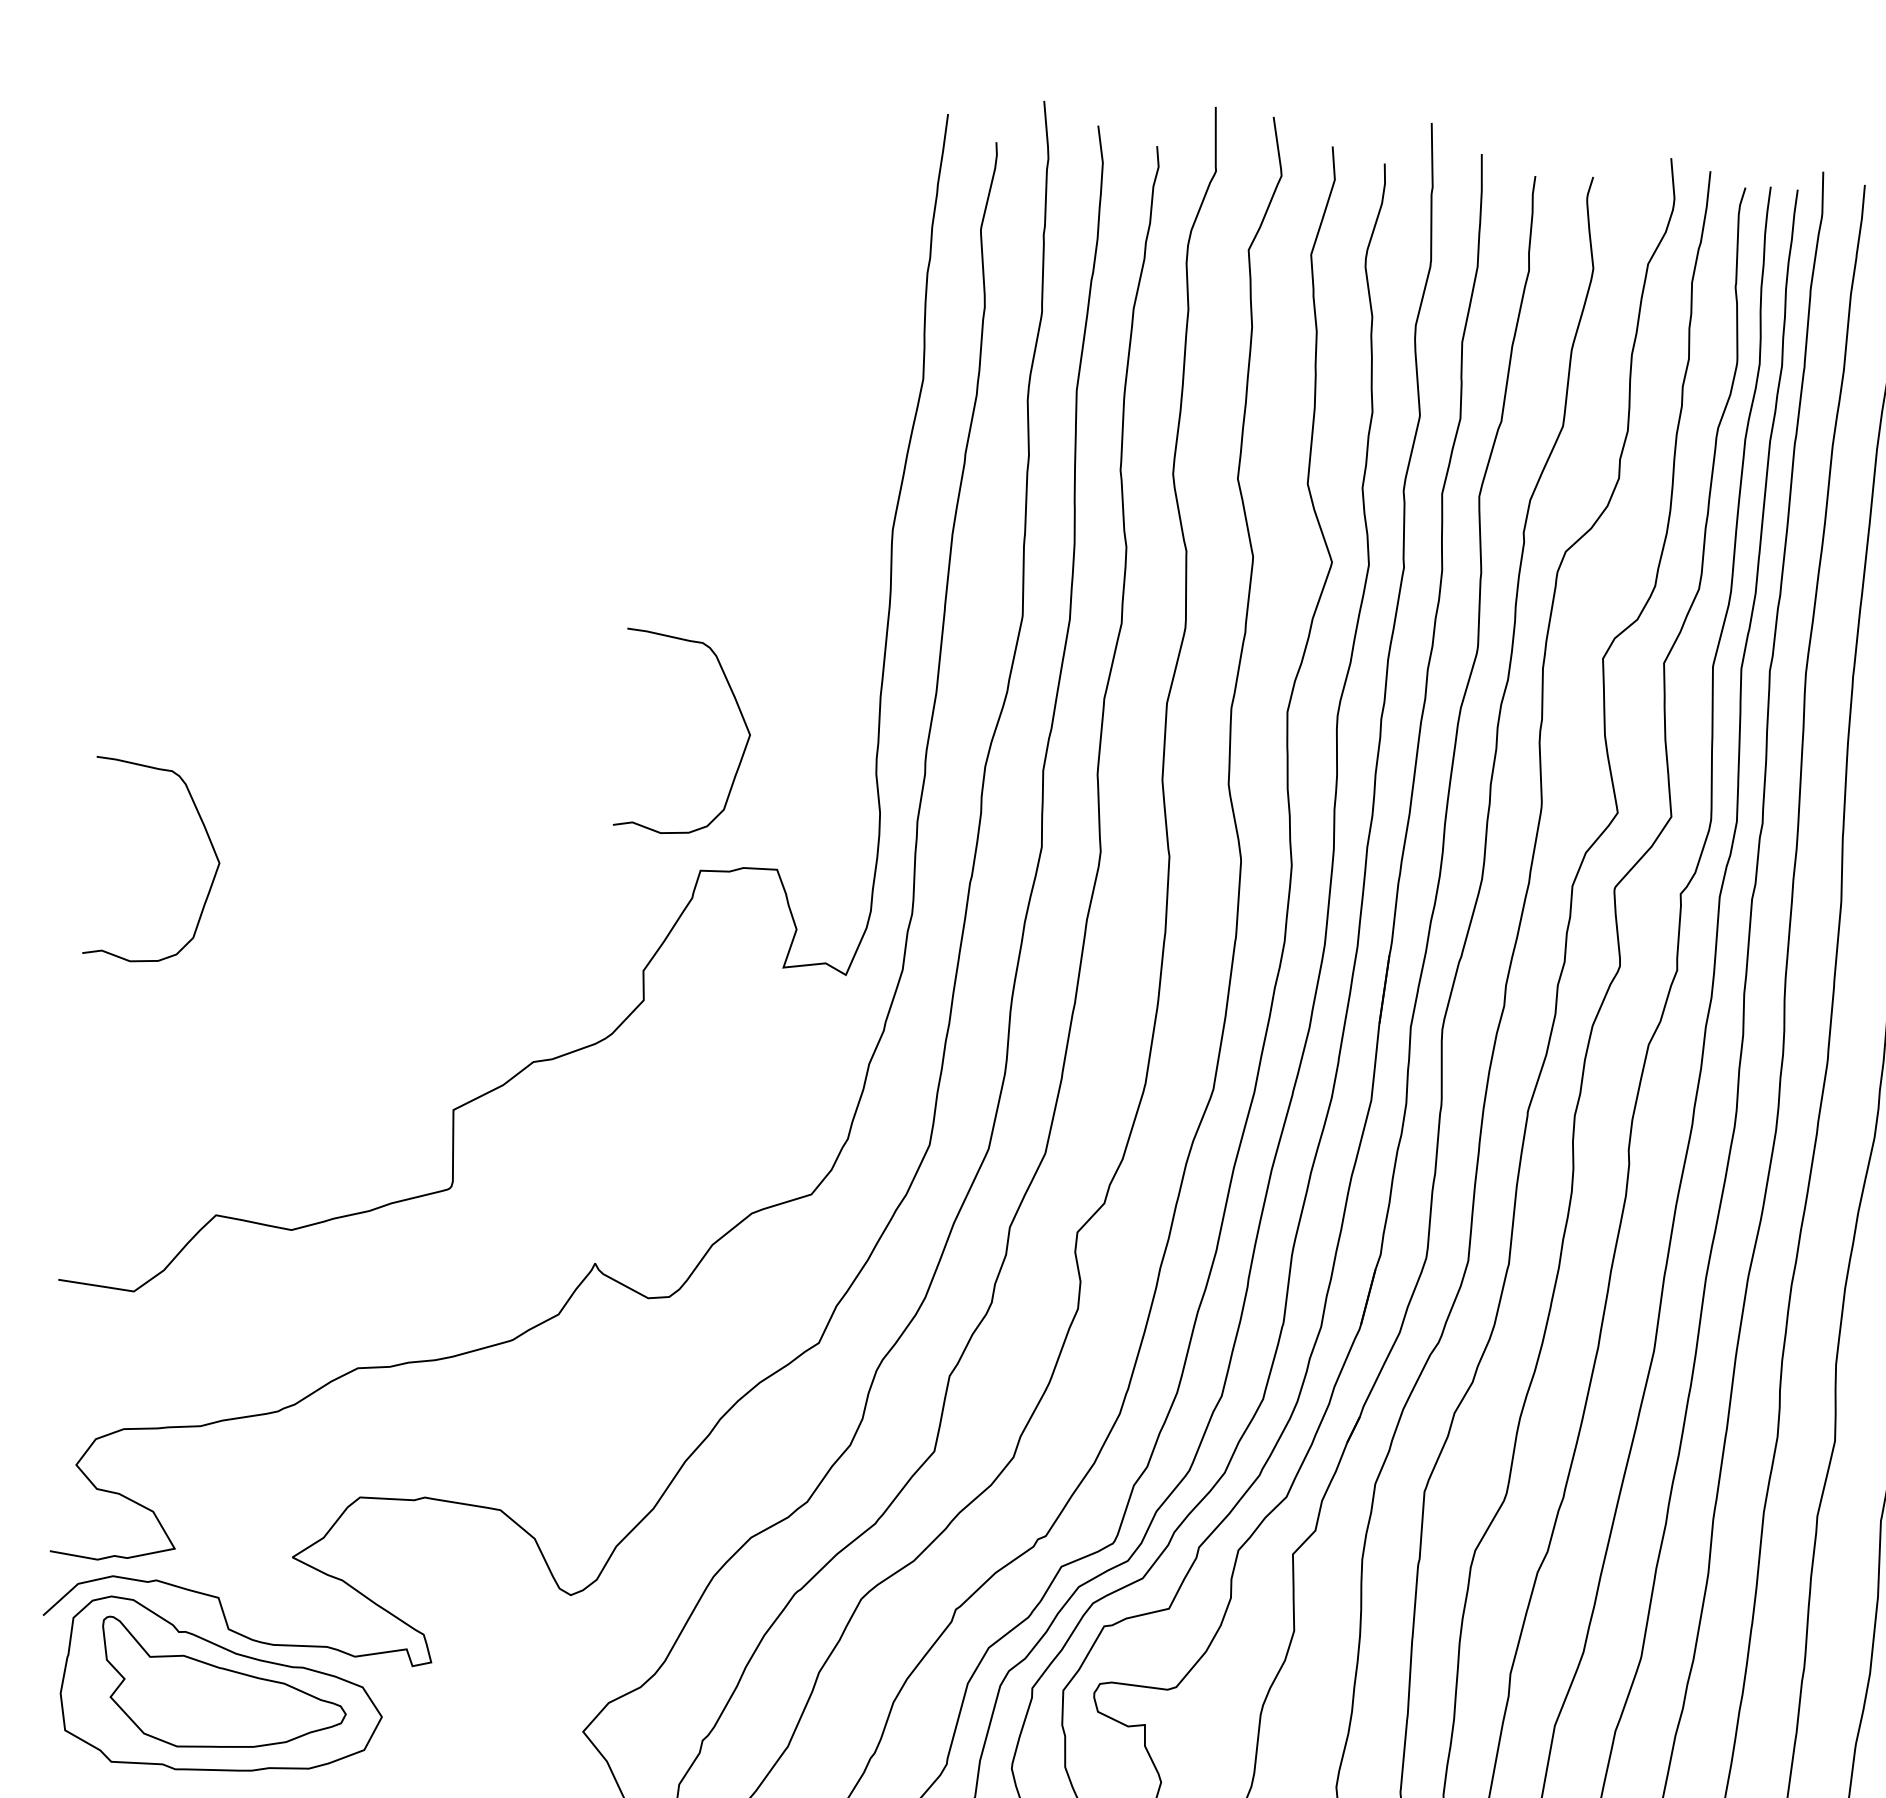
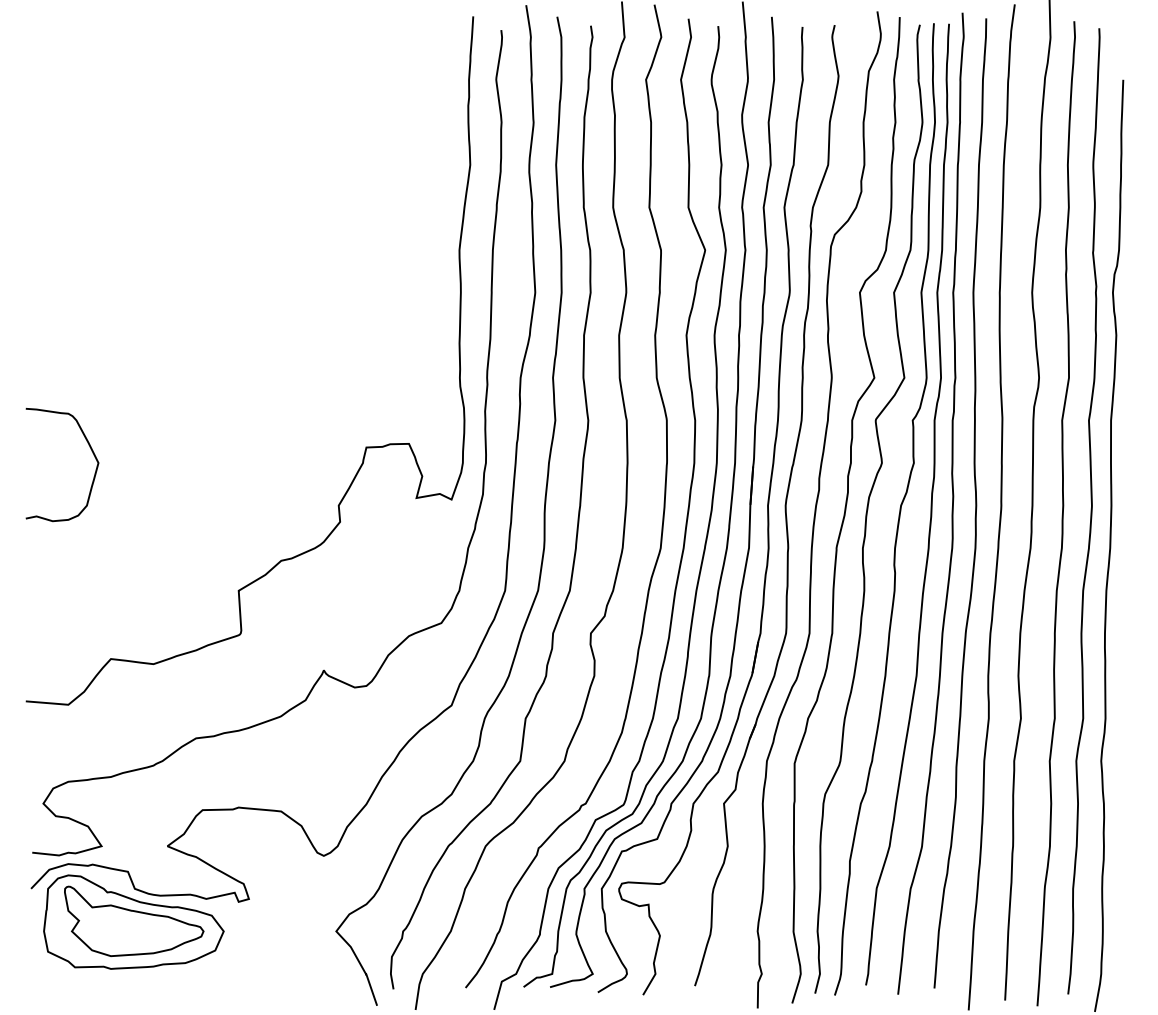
curve: (737, 709) -> (380, 356), removed

